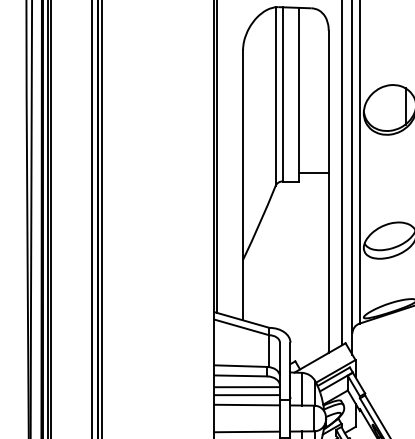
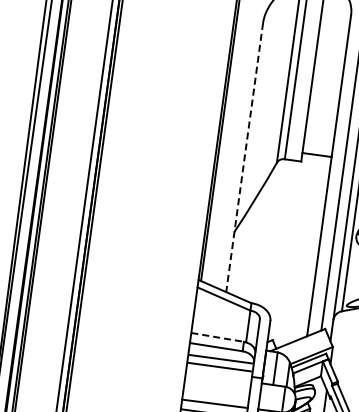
line: (243, 185) -> (245, 157), solid -> dashed
line: (240, 366) -> (217, 337), solid -> dashed
line: (246, 404) -> (218, 376), removed

